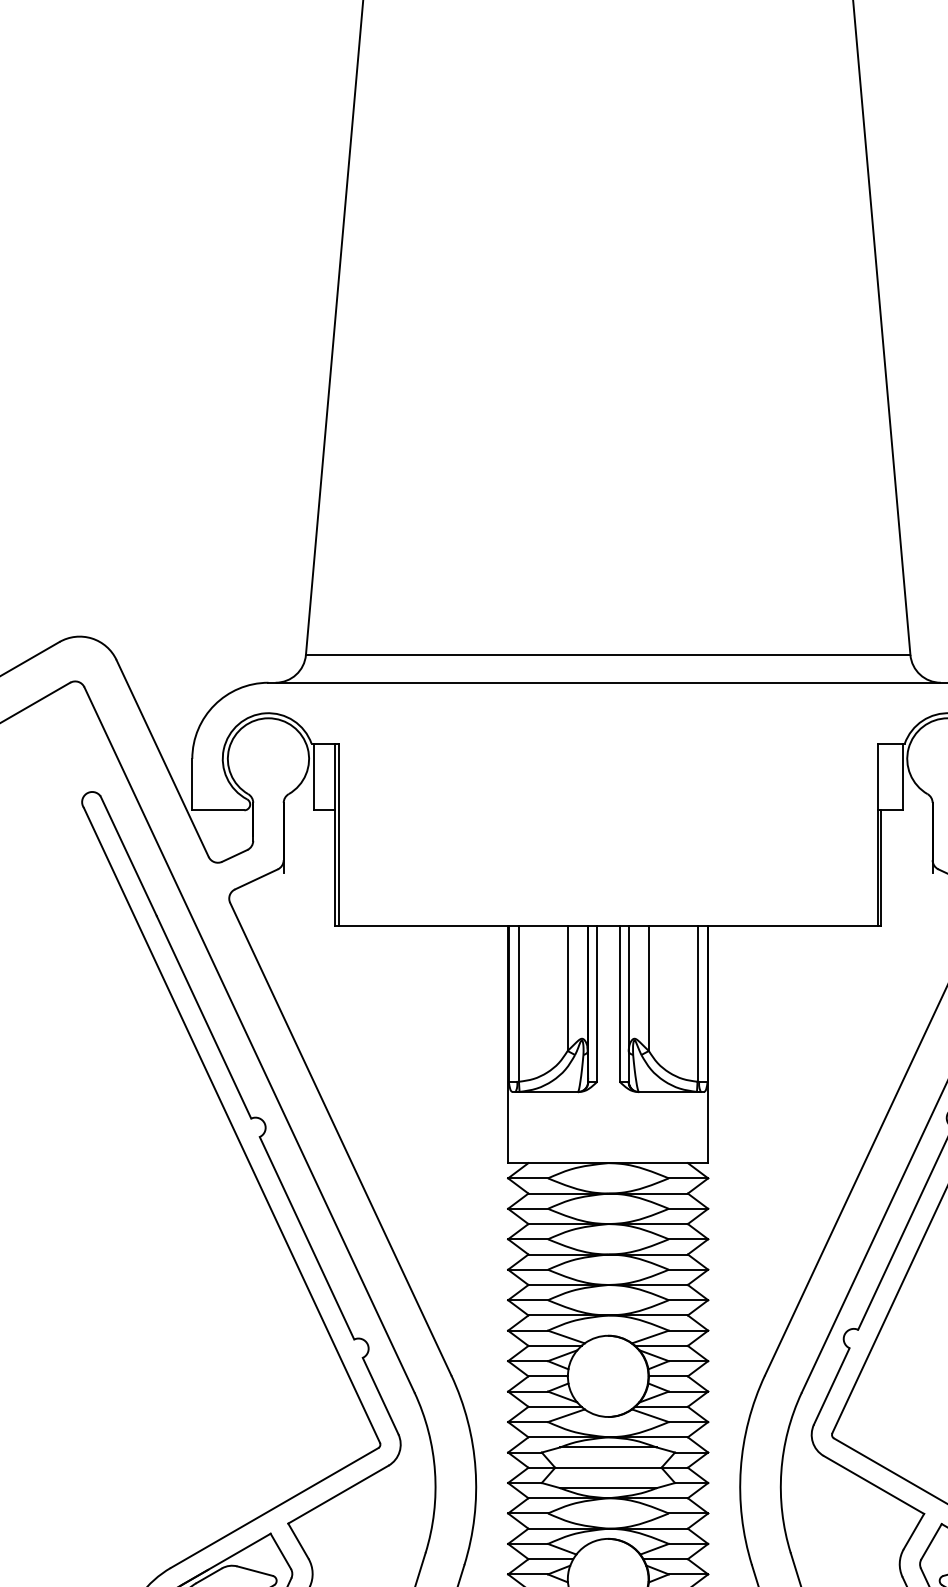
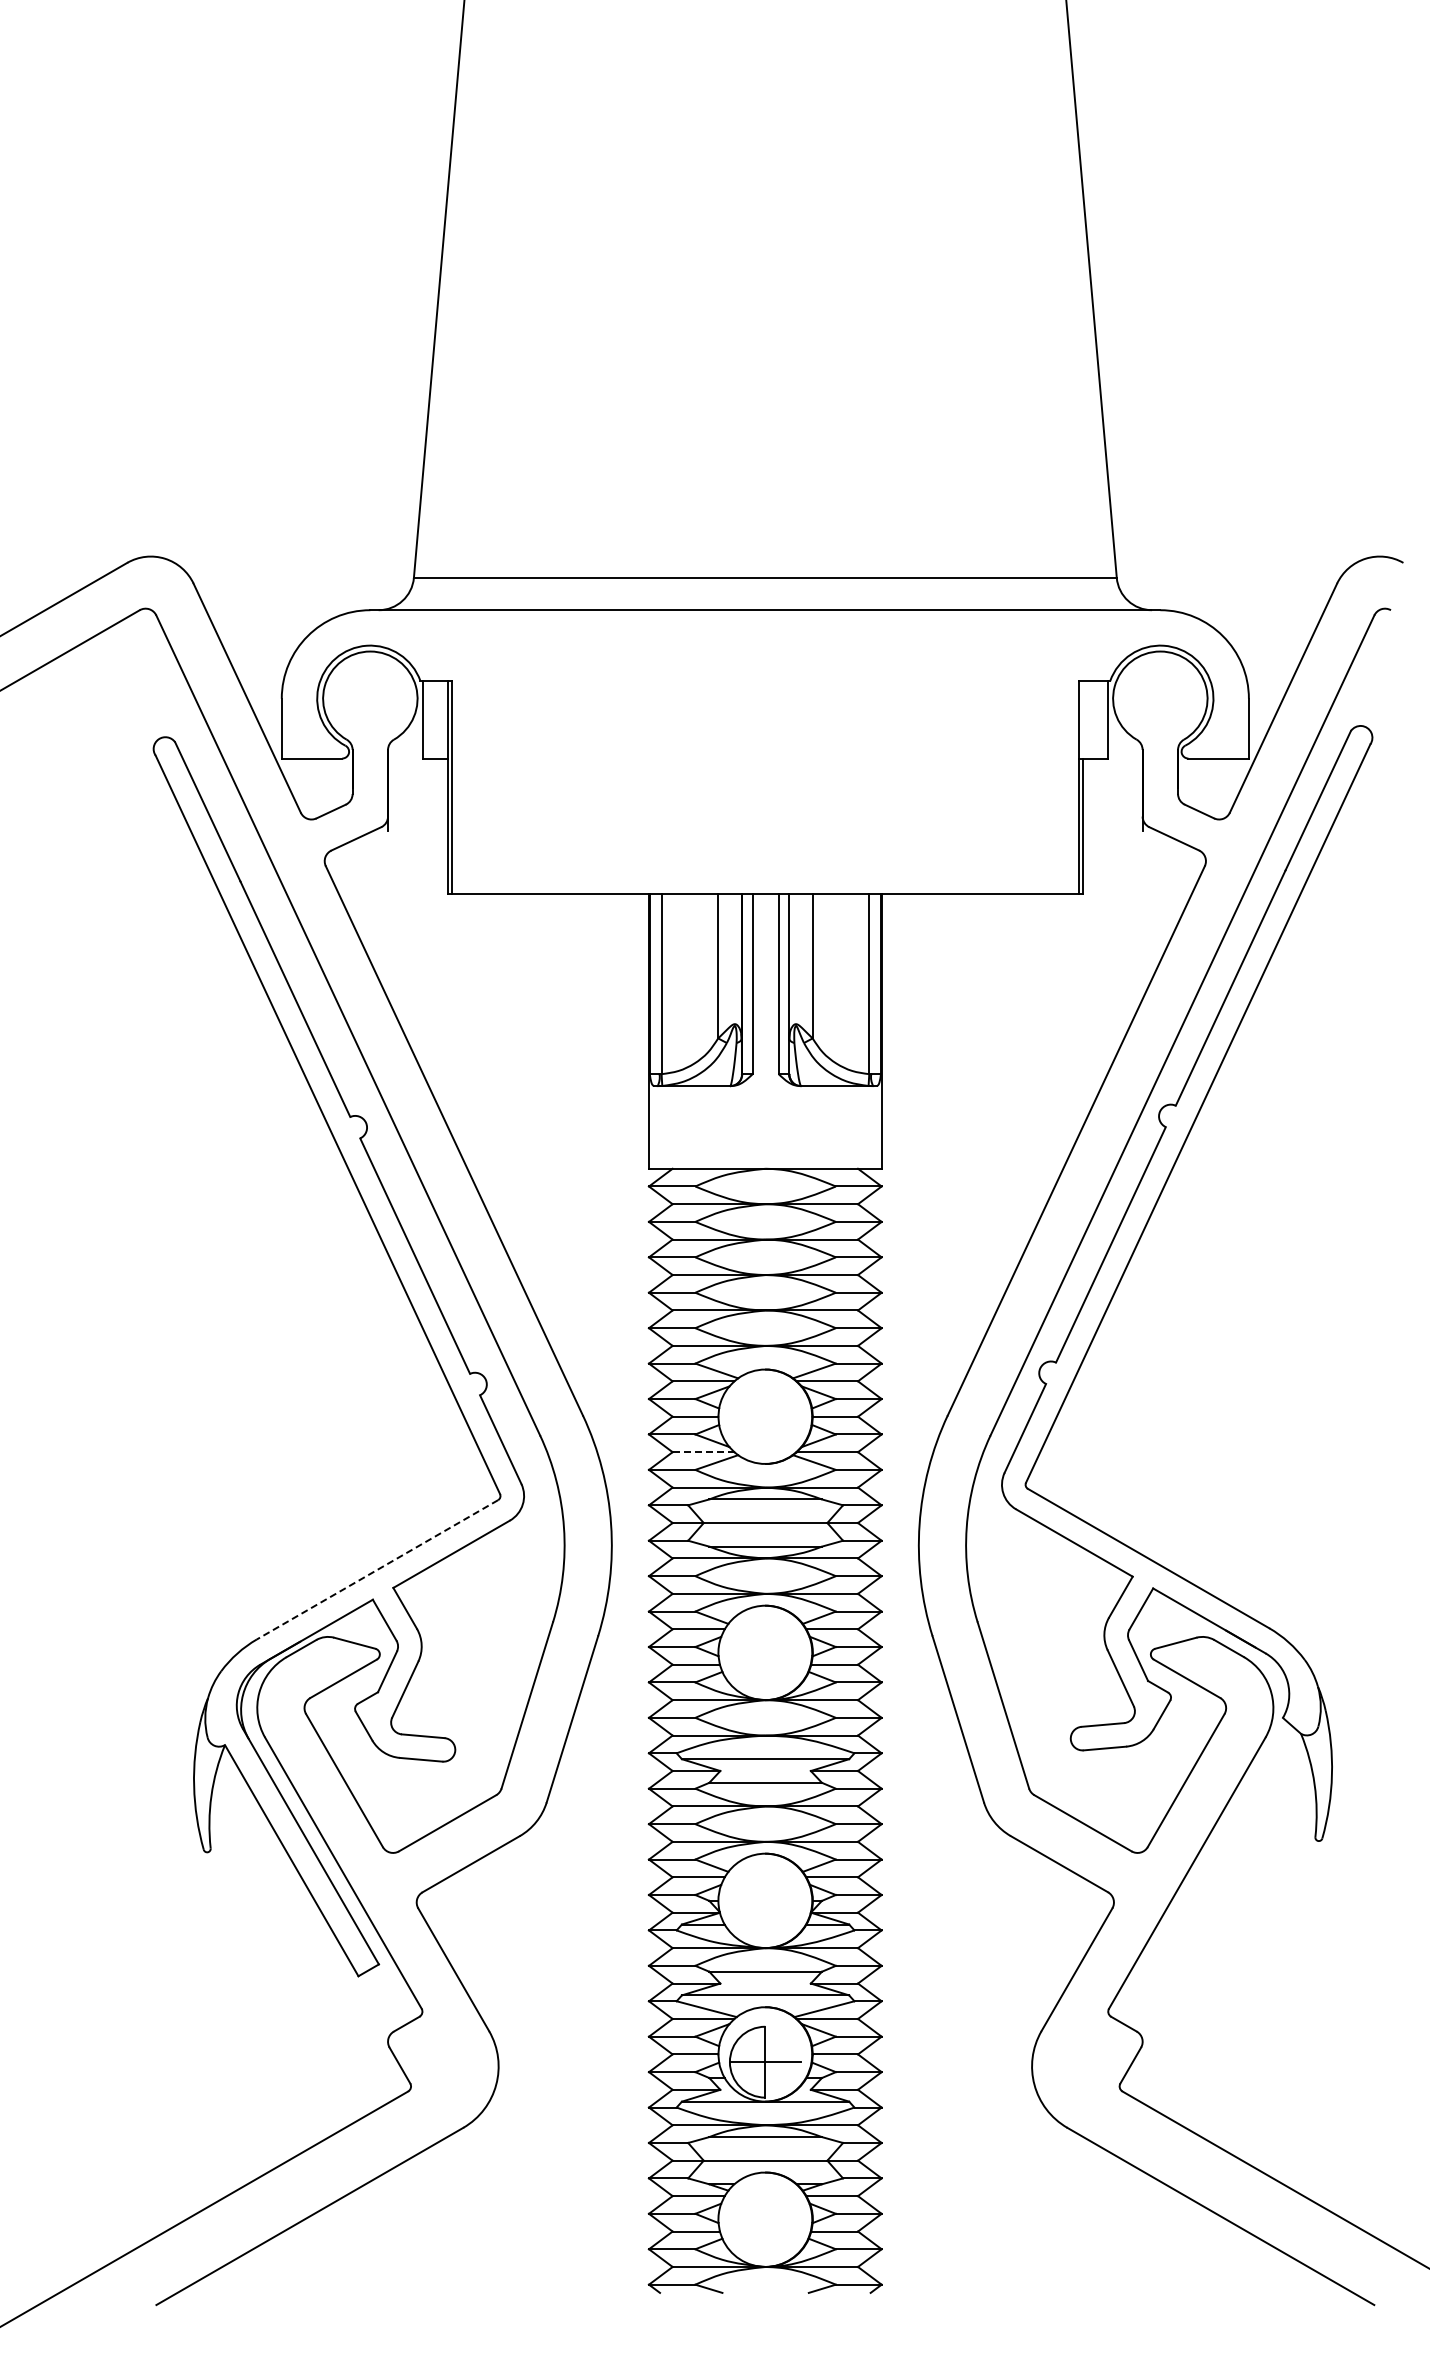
line: (554, 1407) -> (703, 1452), solid -> dashed
line: (274, 1508) -> (377, 1570), solid -> dashed

